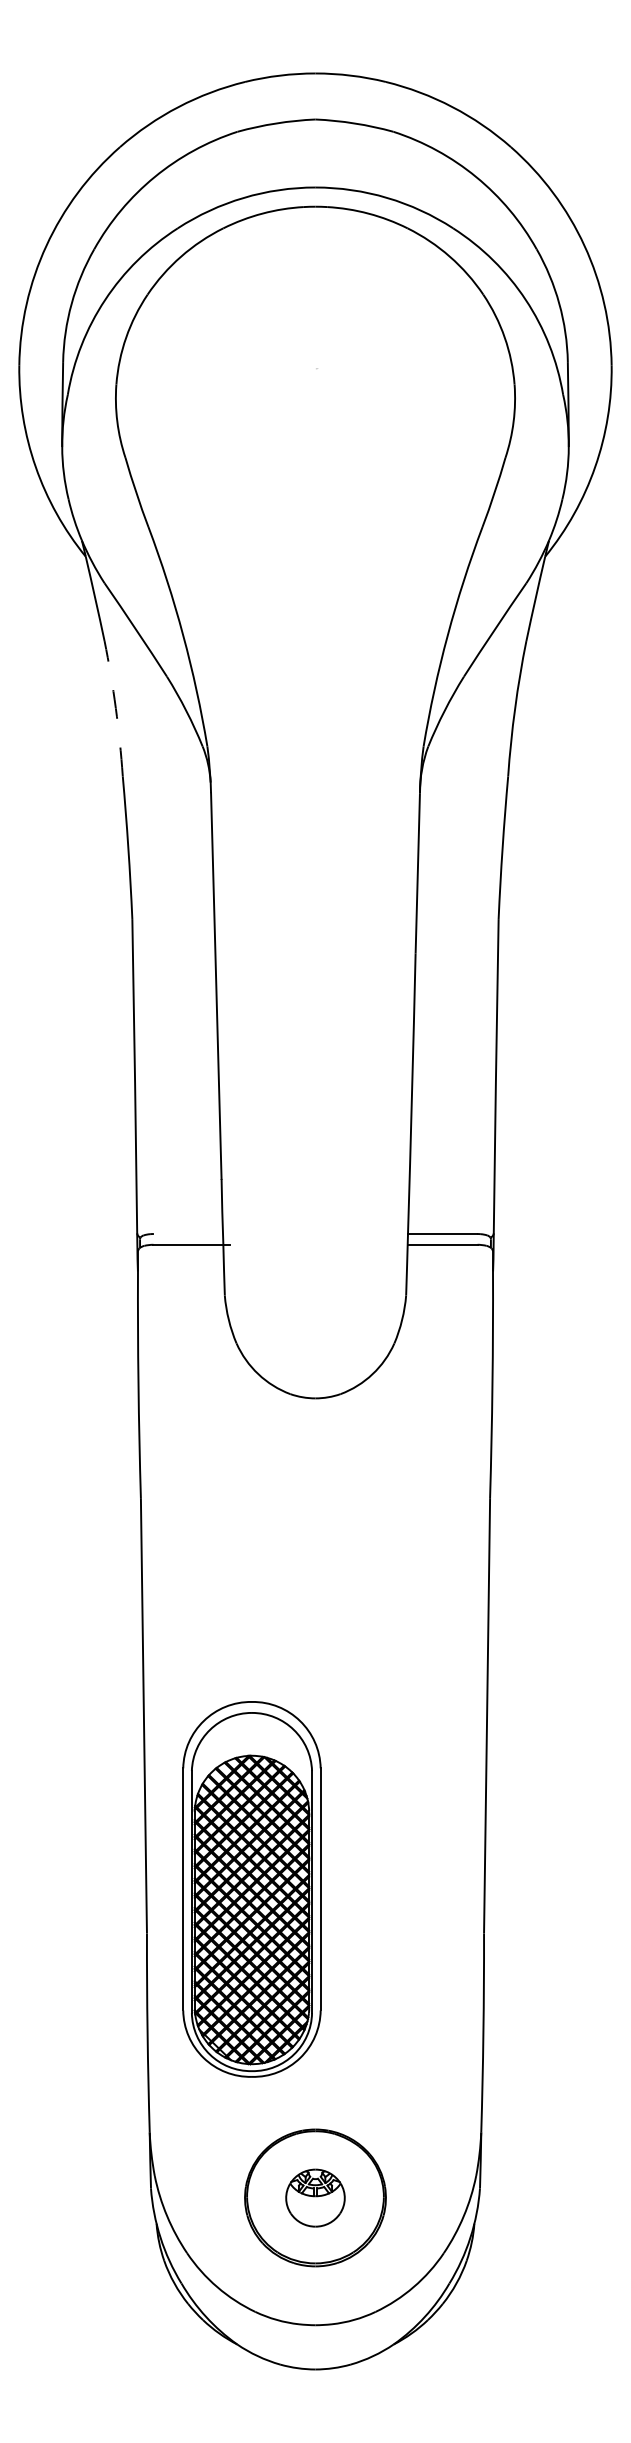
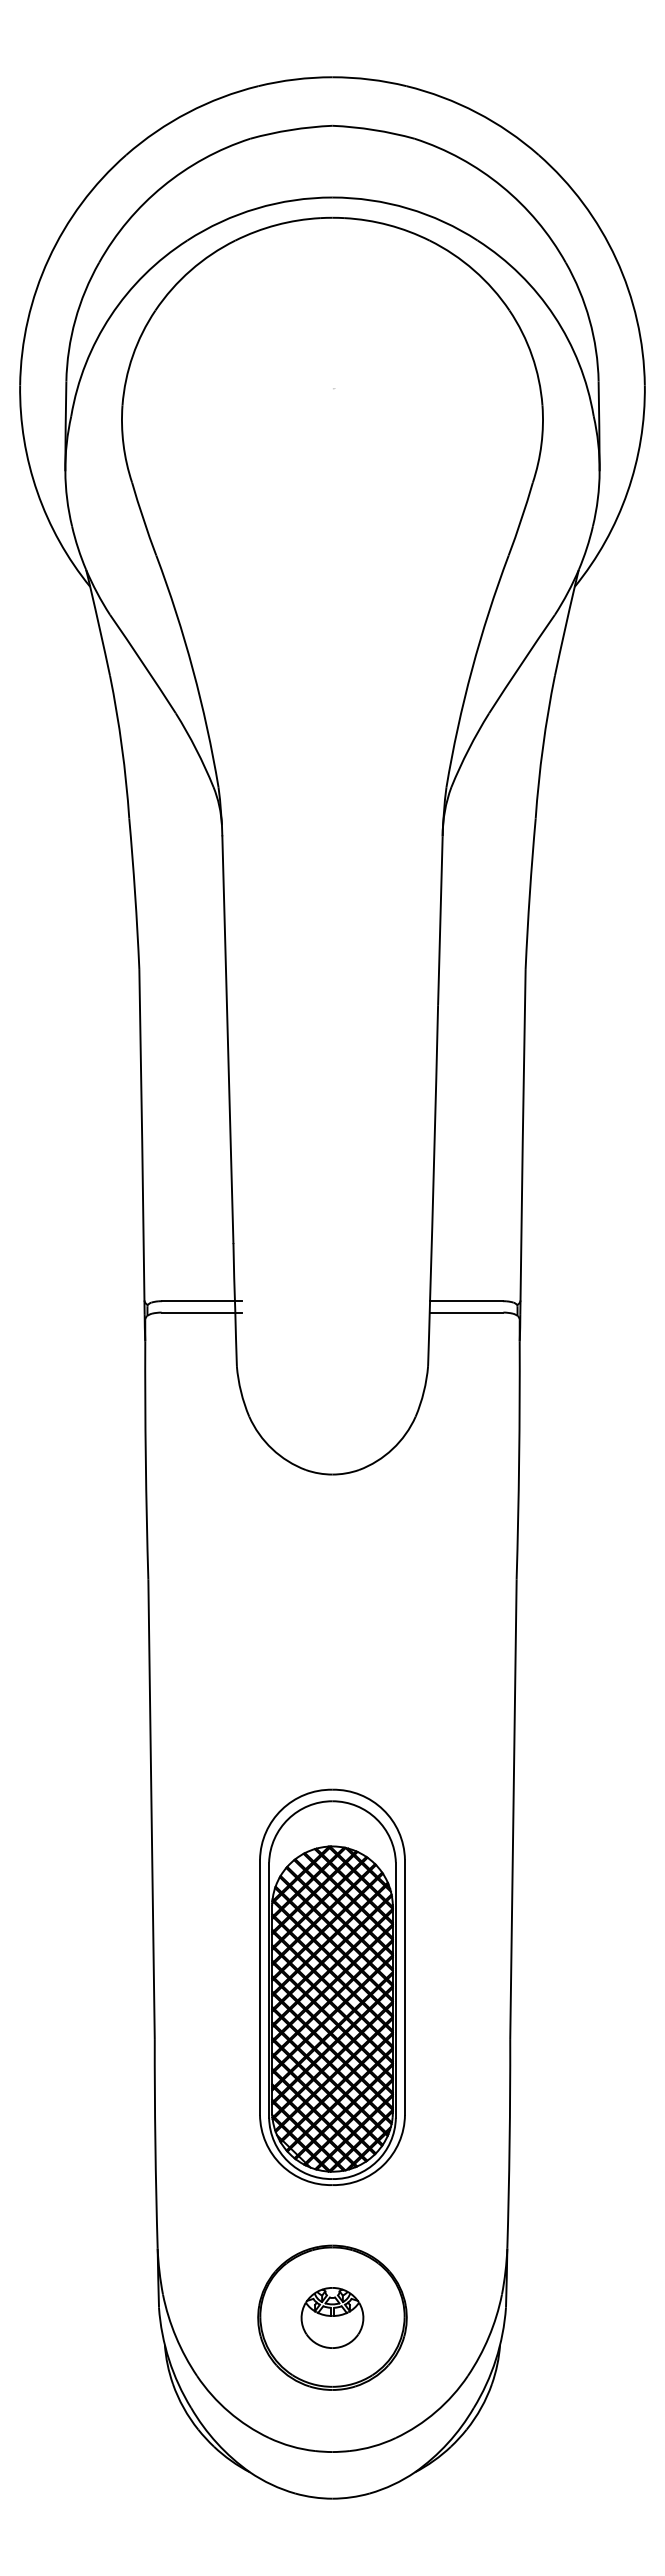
arc: (115, 708) -> (121, 746), dashed -> solid
line: (192, 1234) -> (202, 1301), added
part: (251, 1888) -> (332, 1986), moved

